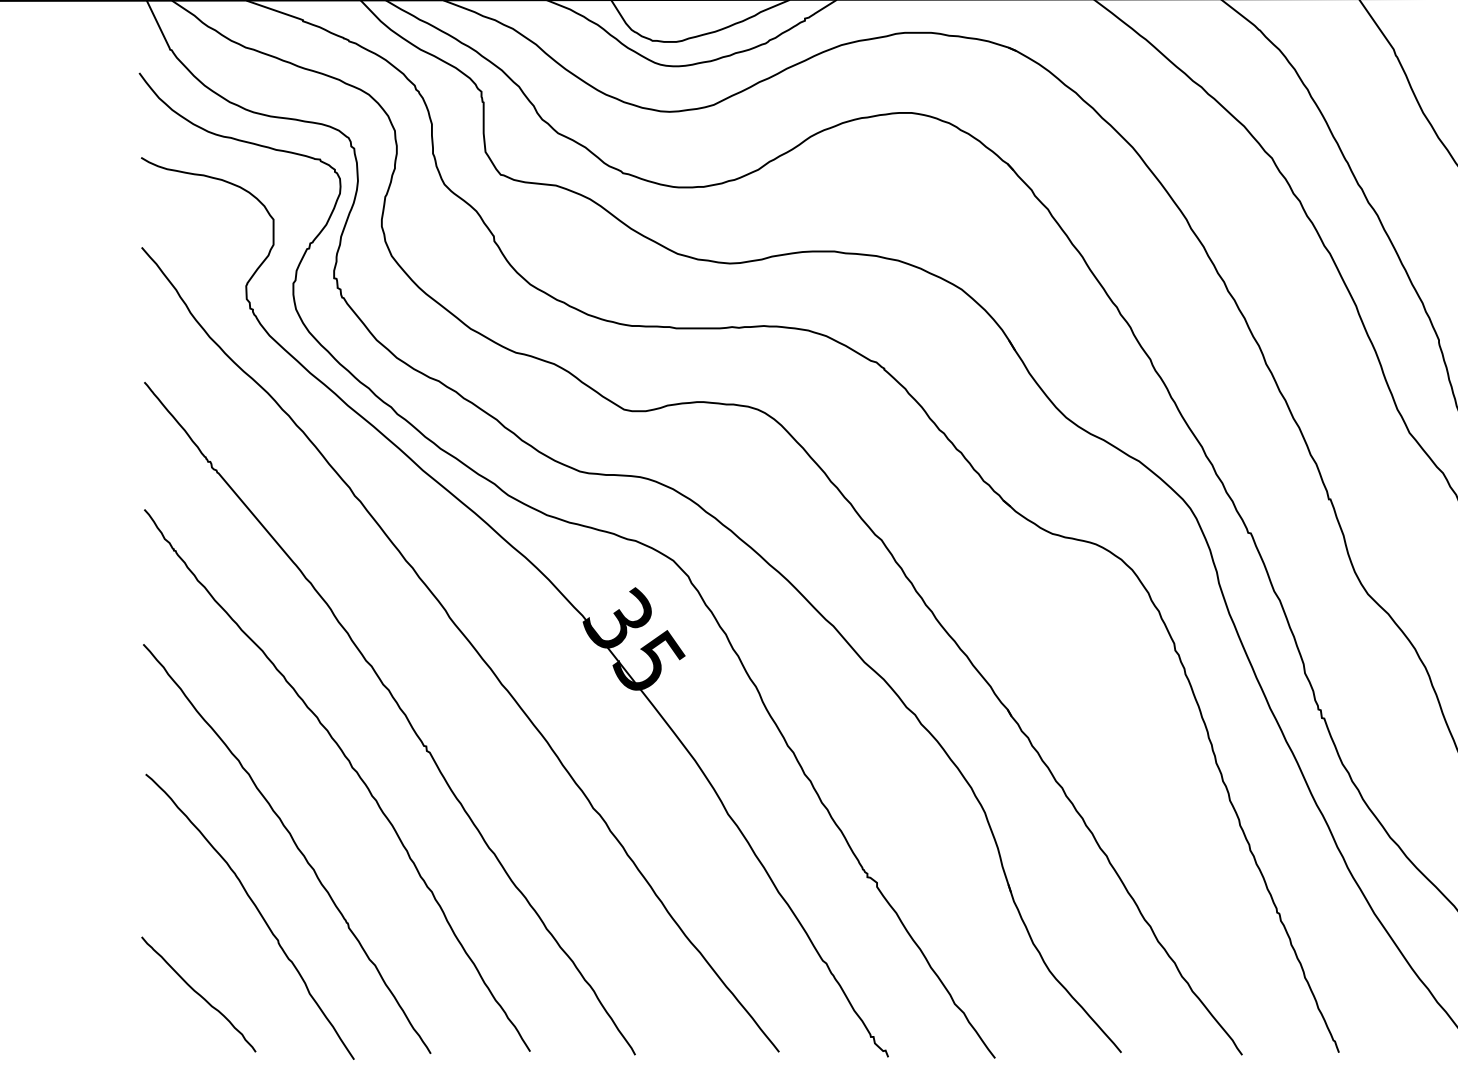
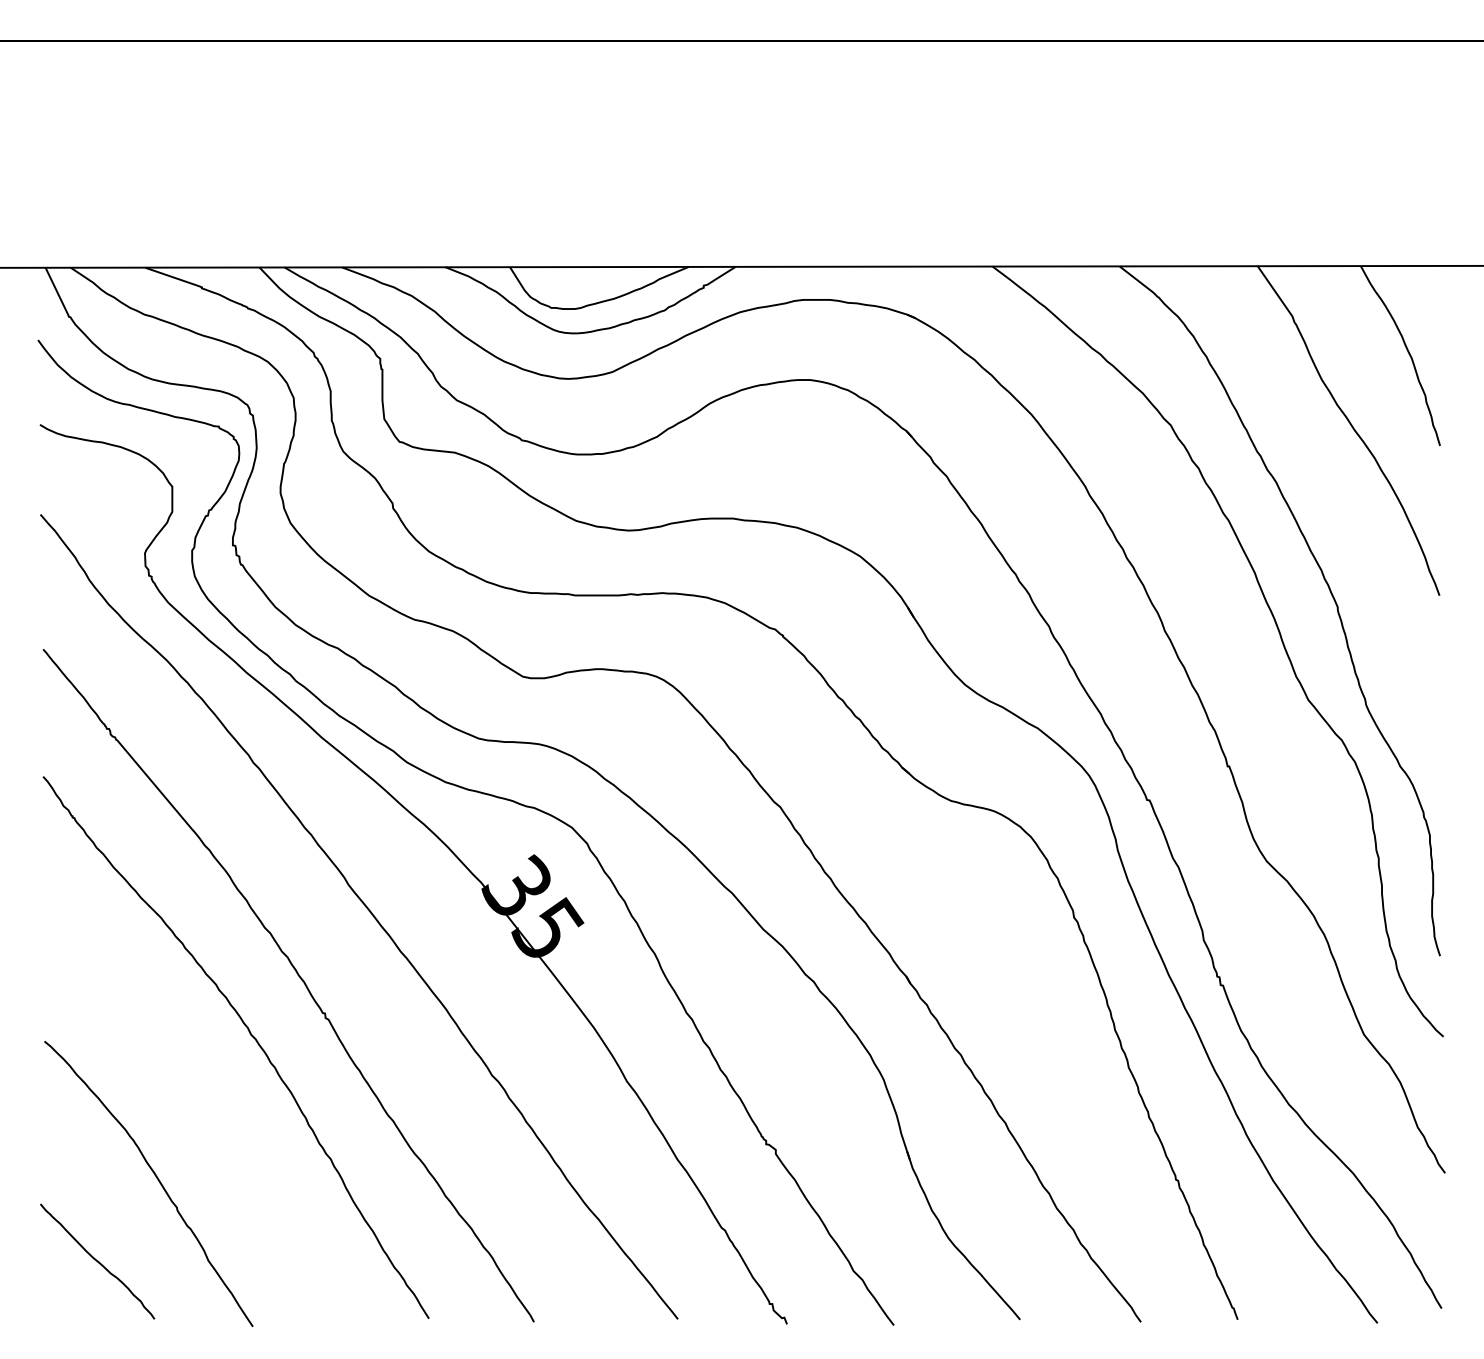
curve: (293, 843) -> (192, 1110), removed

